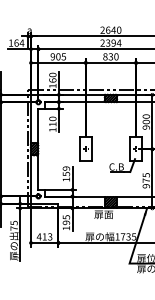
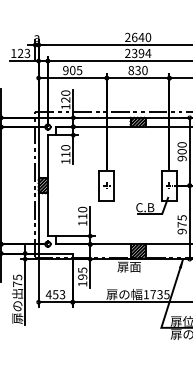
text: (18, 43) -> (23, 53), 164 -> 123
text: (52, 80) -> (65, 99), 160 -> 120
text: (66, 171) -> (82, 213), 159 -> 110
text: (44, 236) -> (55, 294), 413 -> 453

